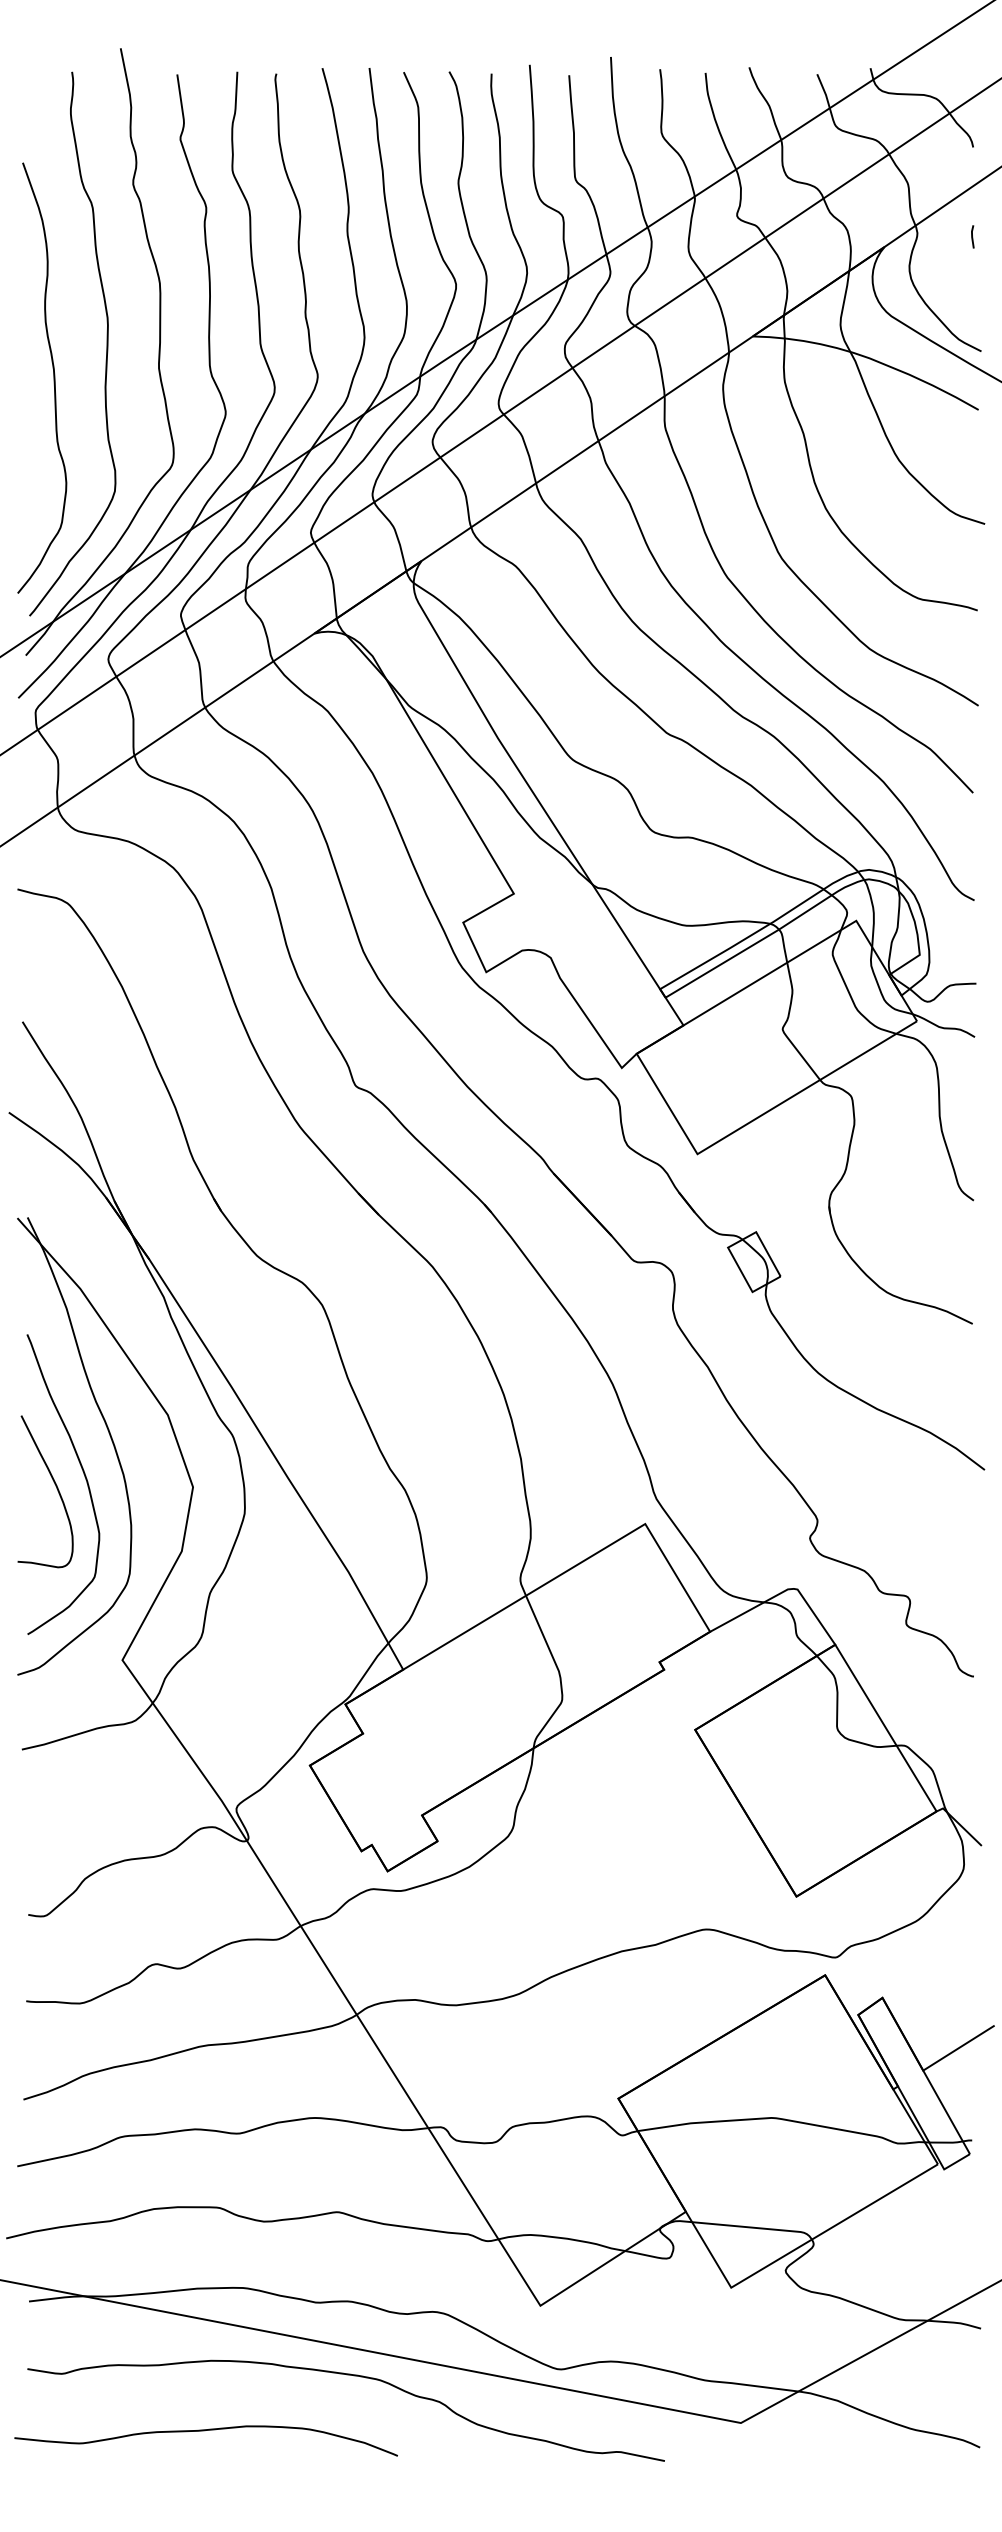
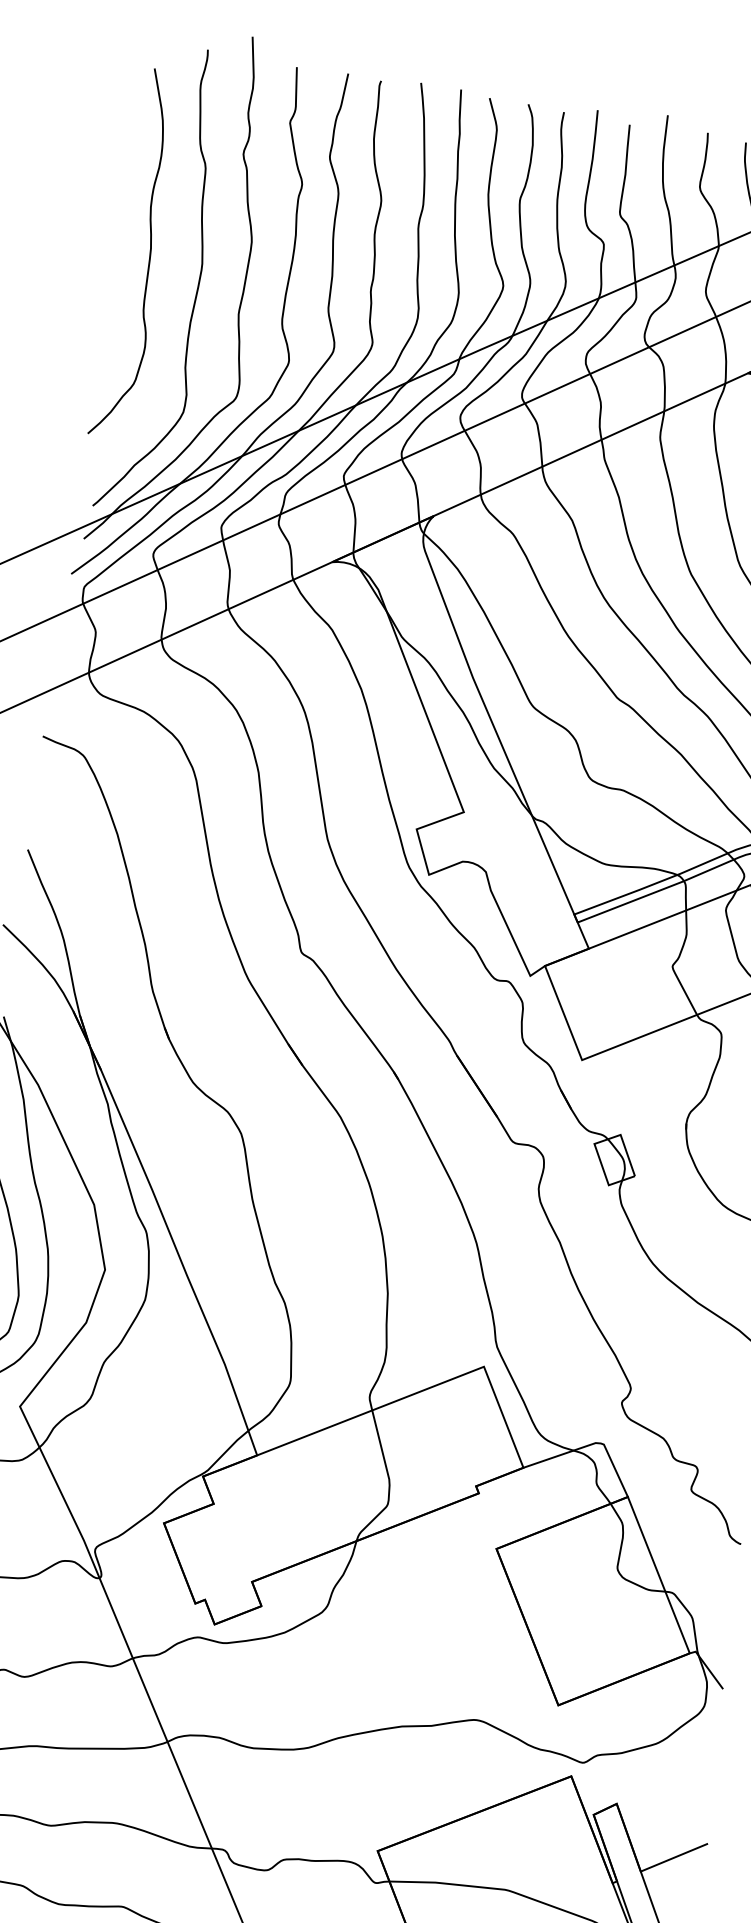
curve: (53, 377) -> (149, 255), moved

